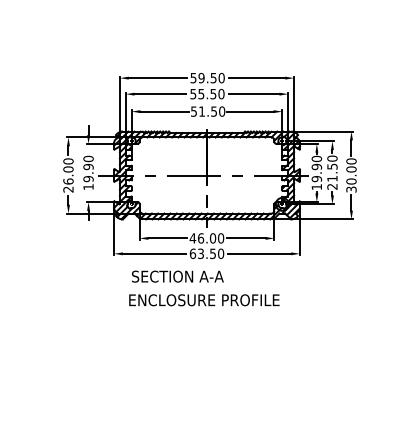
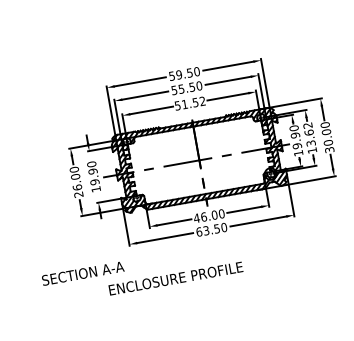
text: (222, 111) -> (203, 101), 51.50 -> 51.52
text: (332, 172) -> (310, 137), 21.50 -> 13.62
text: (177, 276) -> (82, 273), moved
text: (204, 300) -> (176, 278), moved

